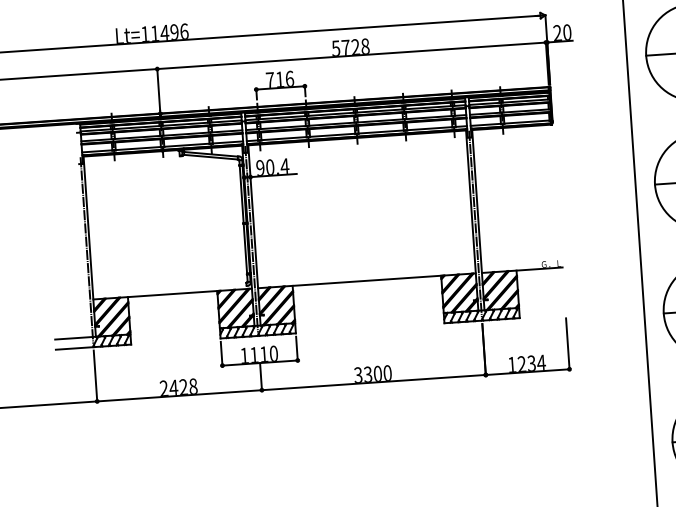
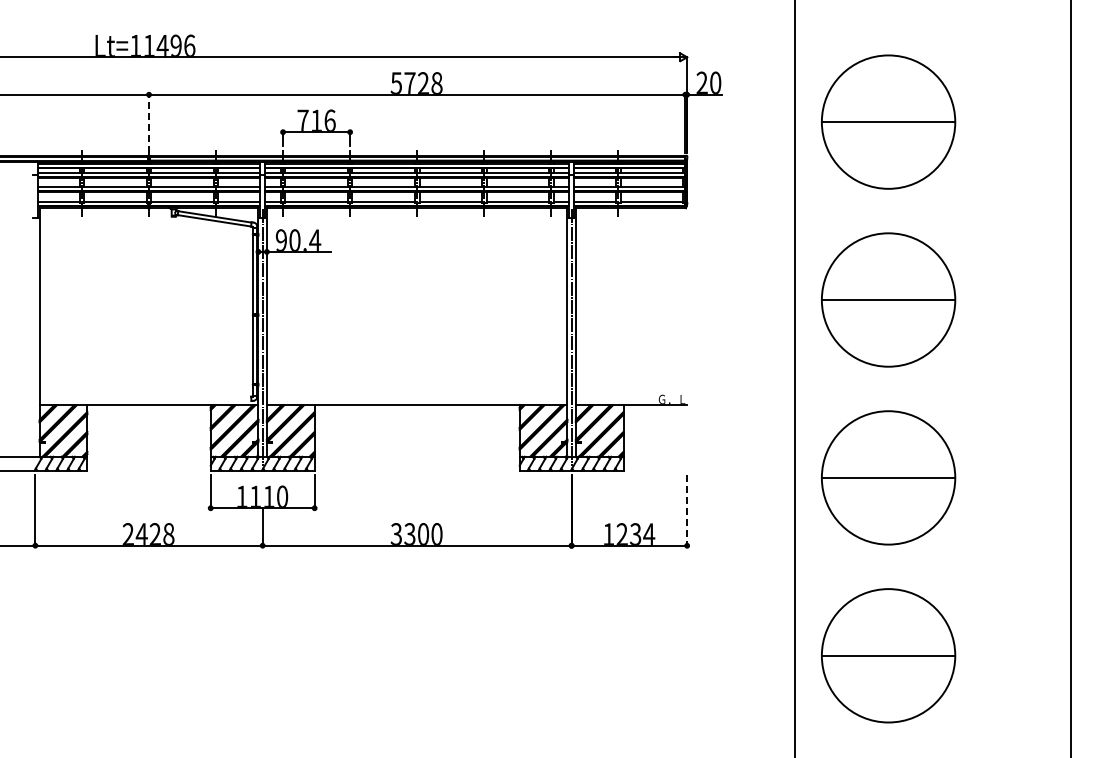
line: (159, 89) -> (149, 123), solid -> dashed
line: (87, 250) -> (35, 337), removed
line: (568, 344) -> (687, 511), solid -> dashed

